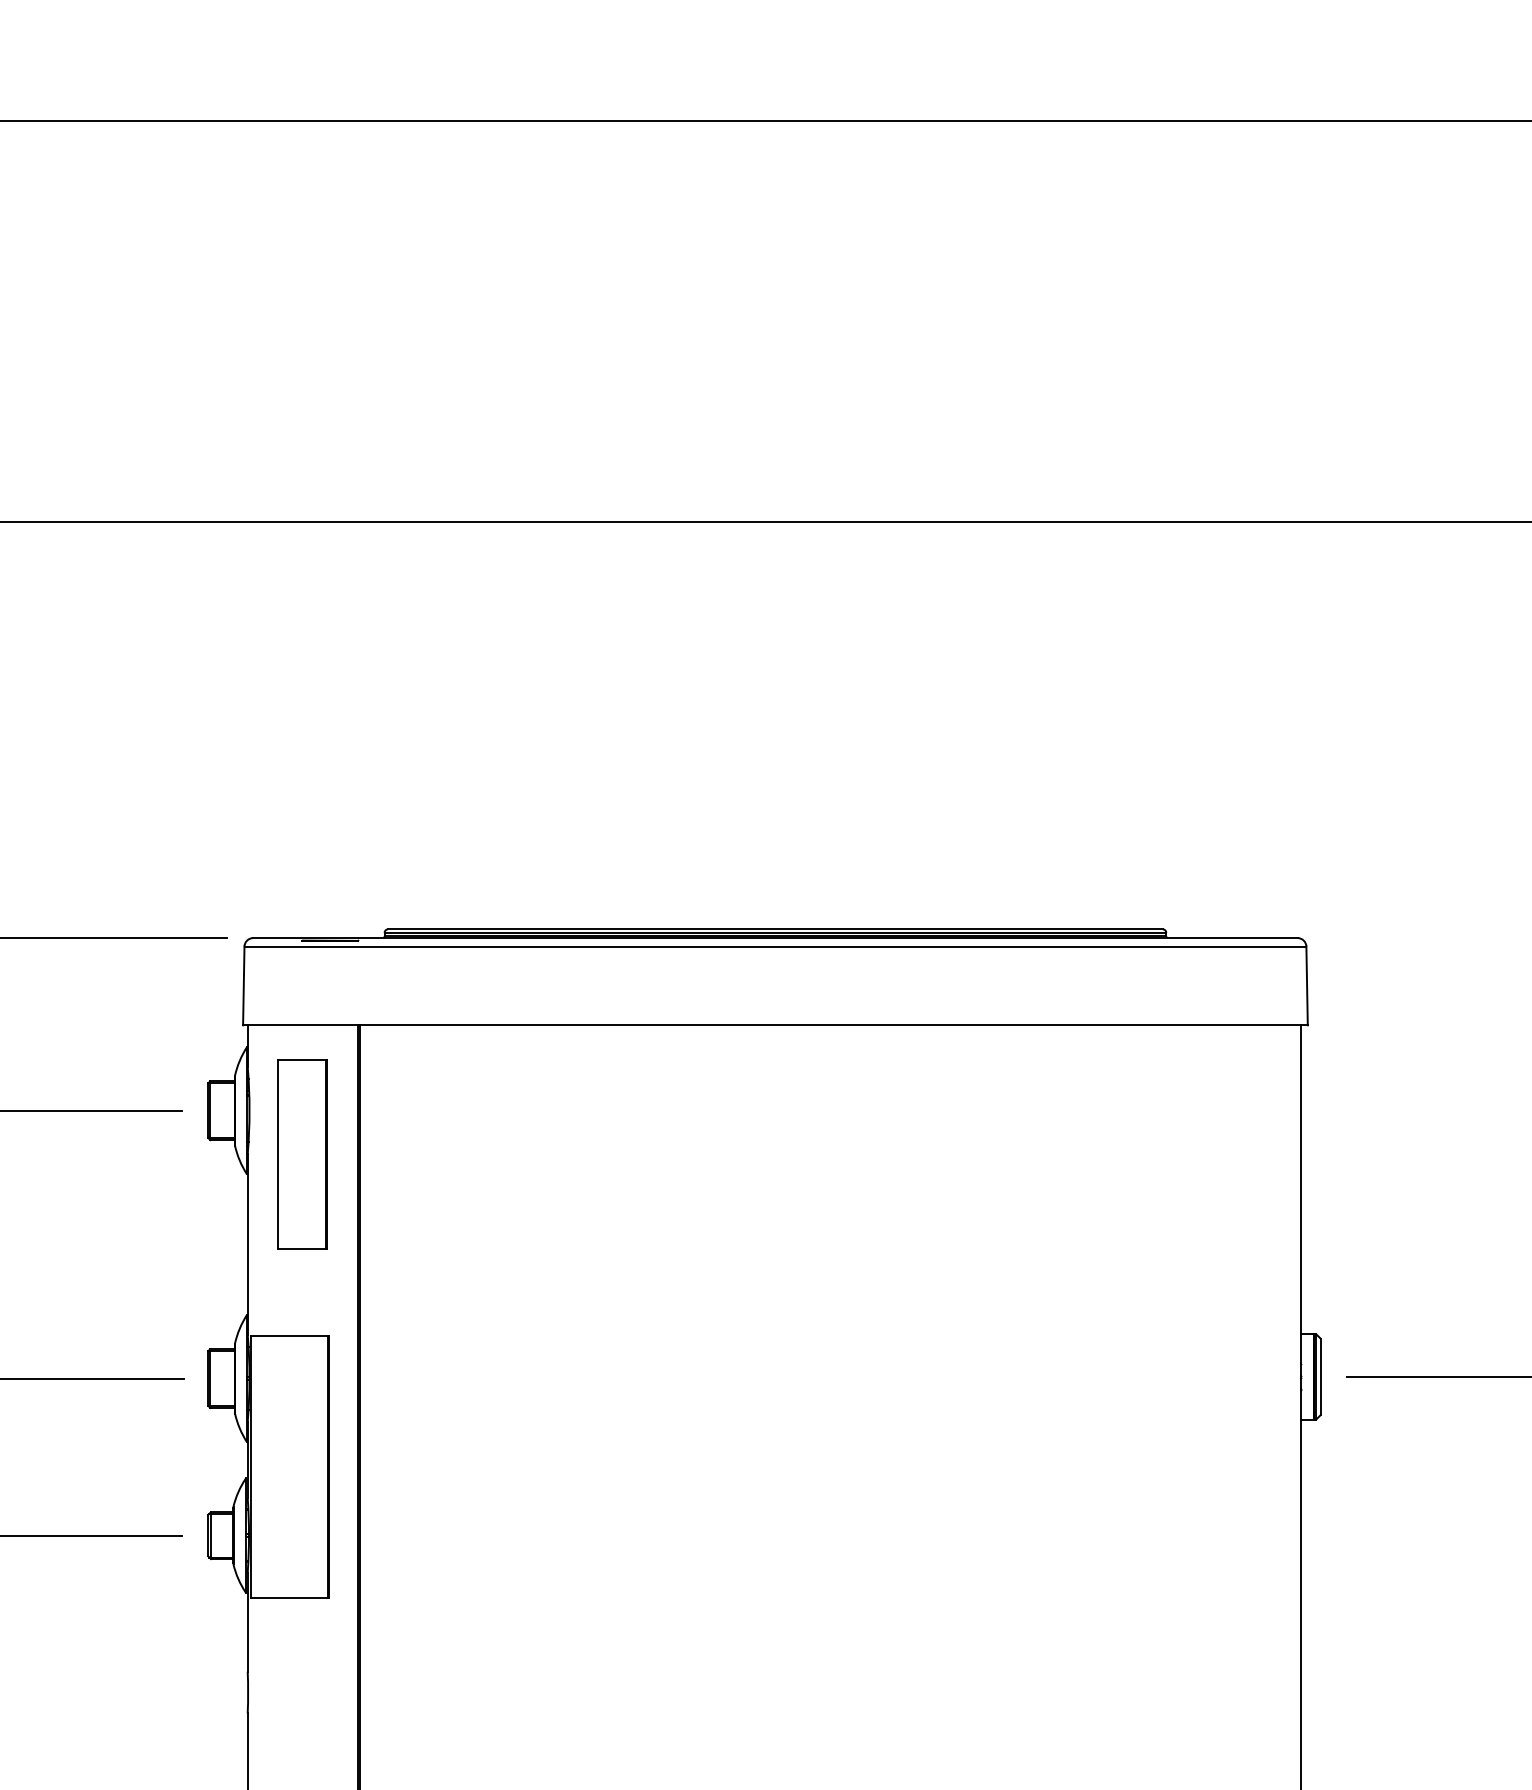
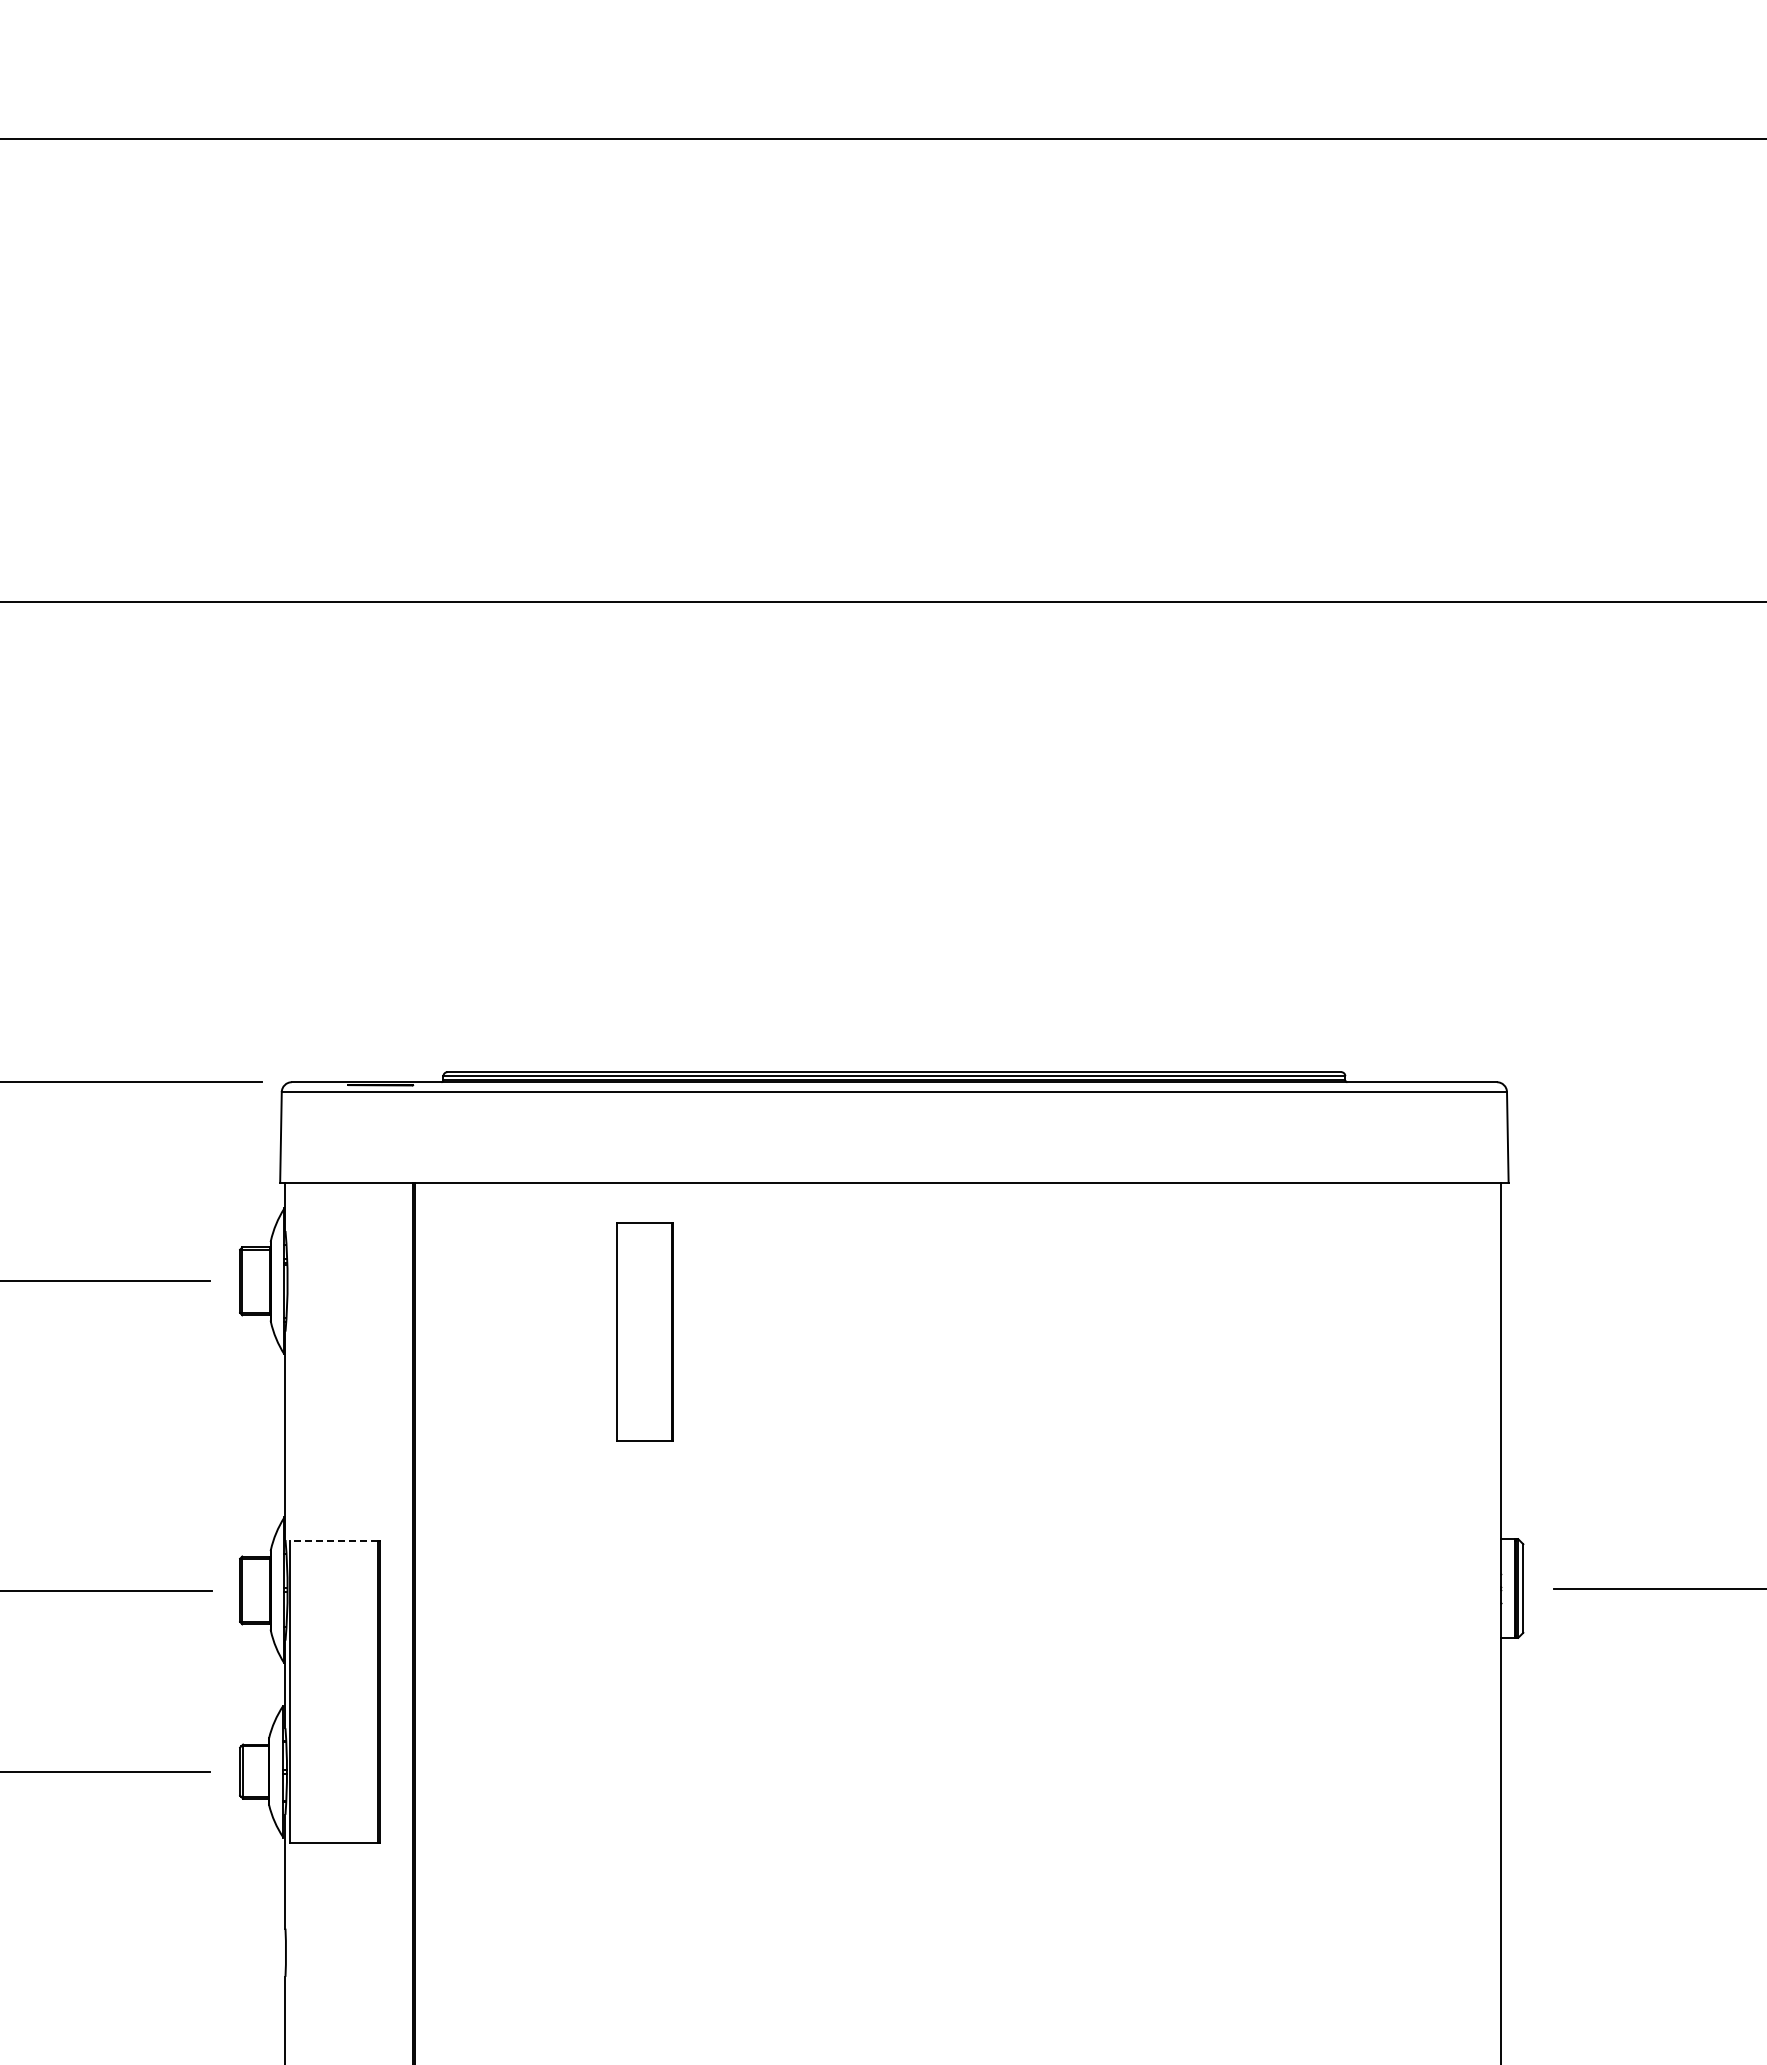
part: (302, 1154) -> (644, 1331), moved
line: (289, 1336) -> (333, 1541), solid -> dashed

